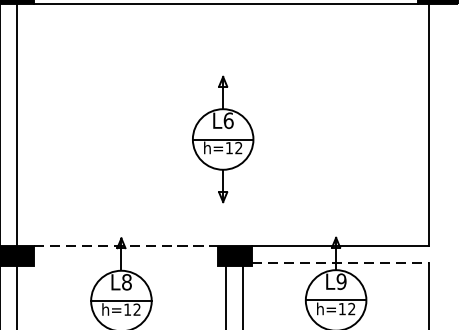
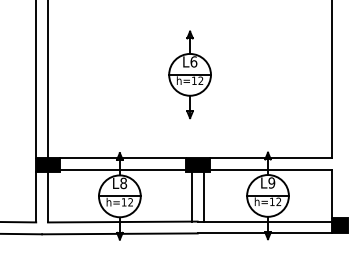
part: (222, 138) -> (189, 74), moved
line: (126, 246) -> (123, 158), dashed -> solid
line: (125, 263) -> (122, 170), added
line: (341, 263) -> (271, 170), dashed -> solid

